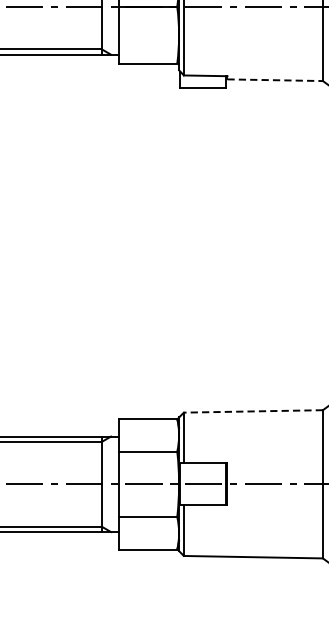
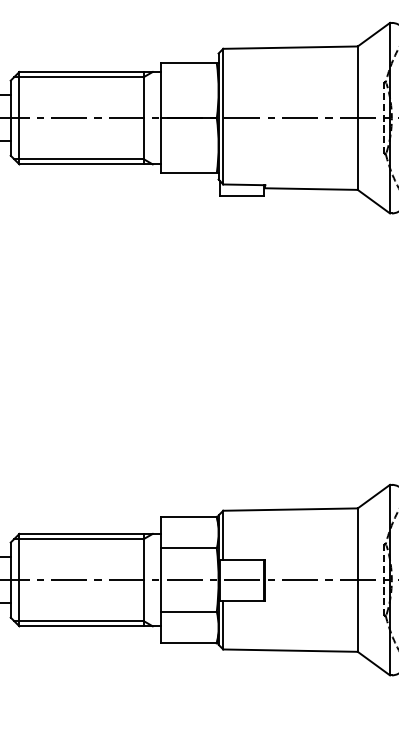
line: (276, 80) -> (312, 189), dashed -> solid
line: (253, 411) -> (290, 509), dashed -> solid

